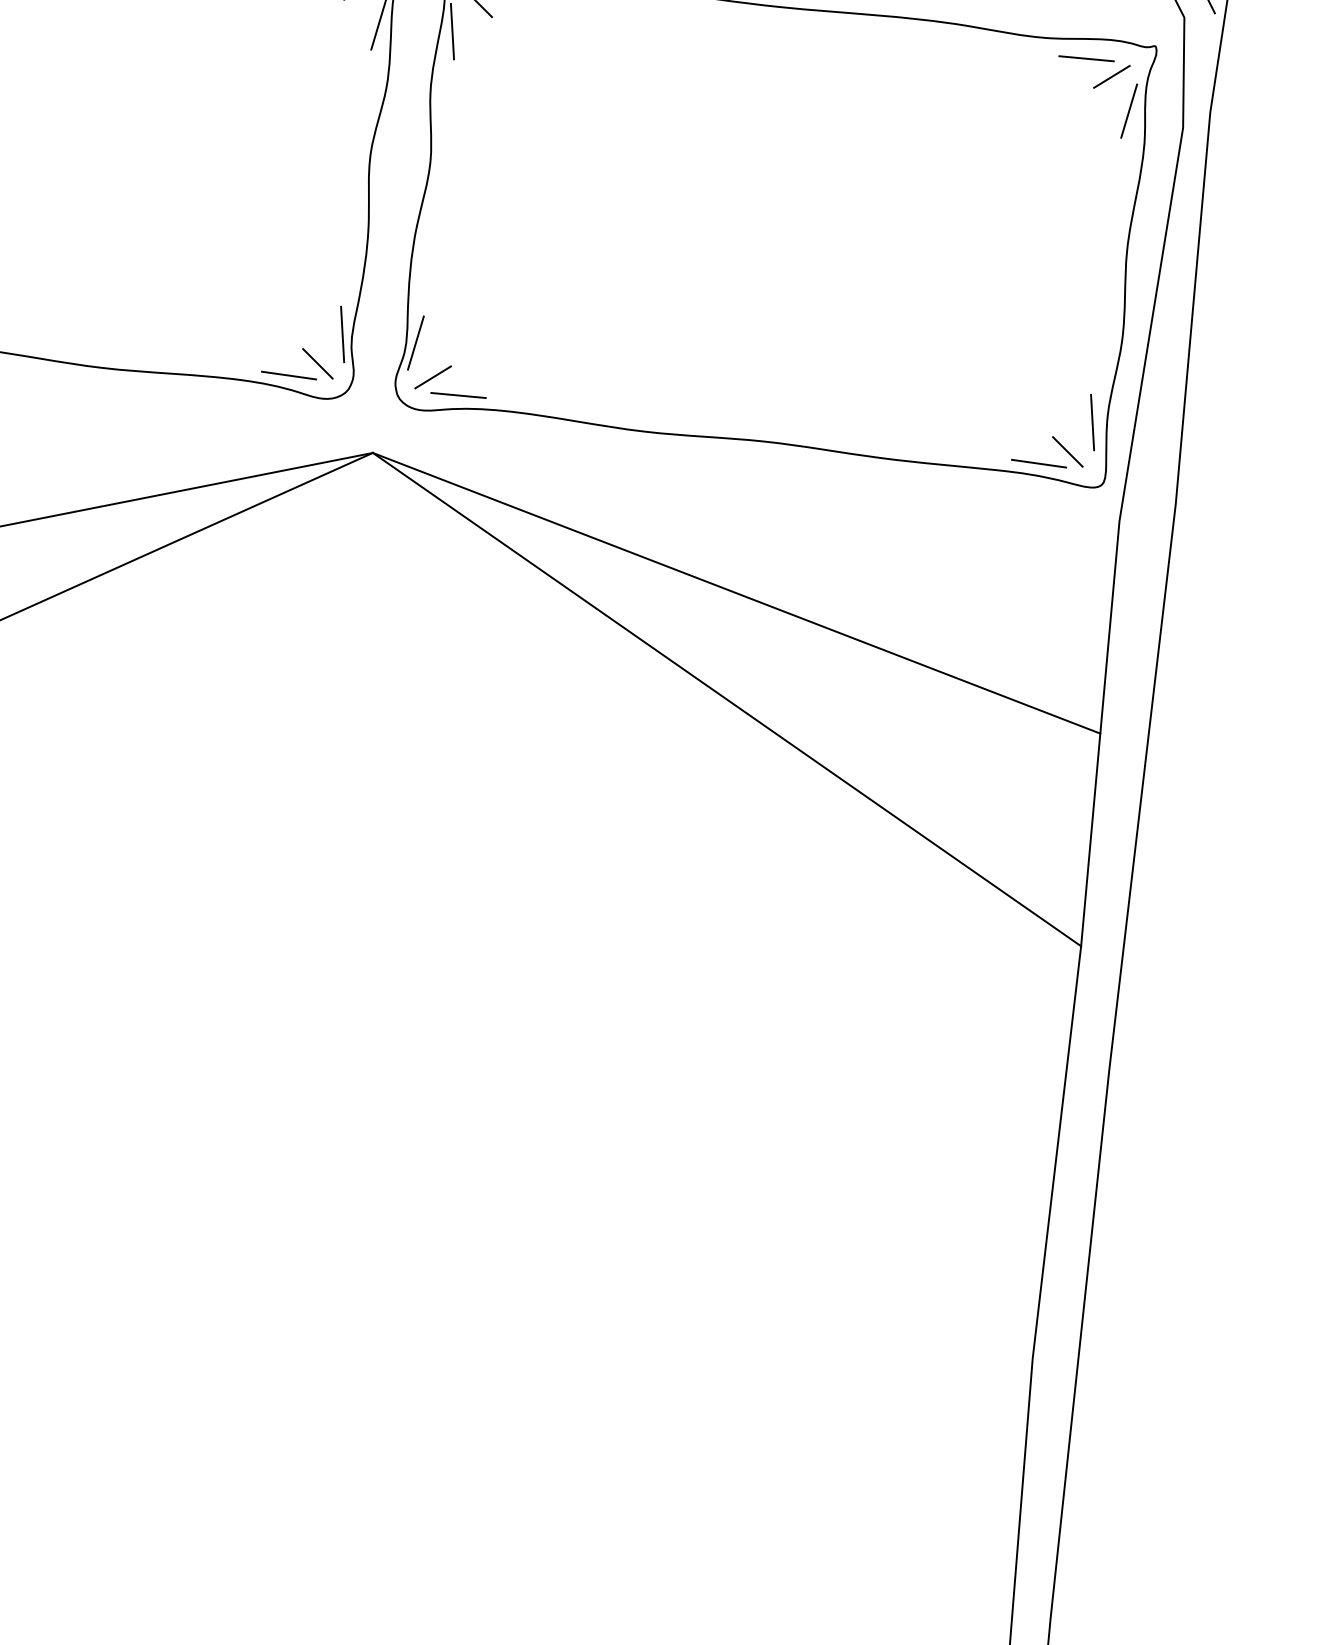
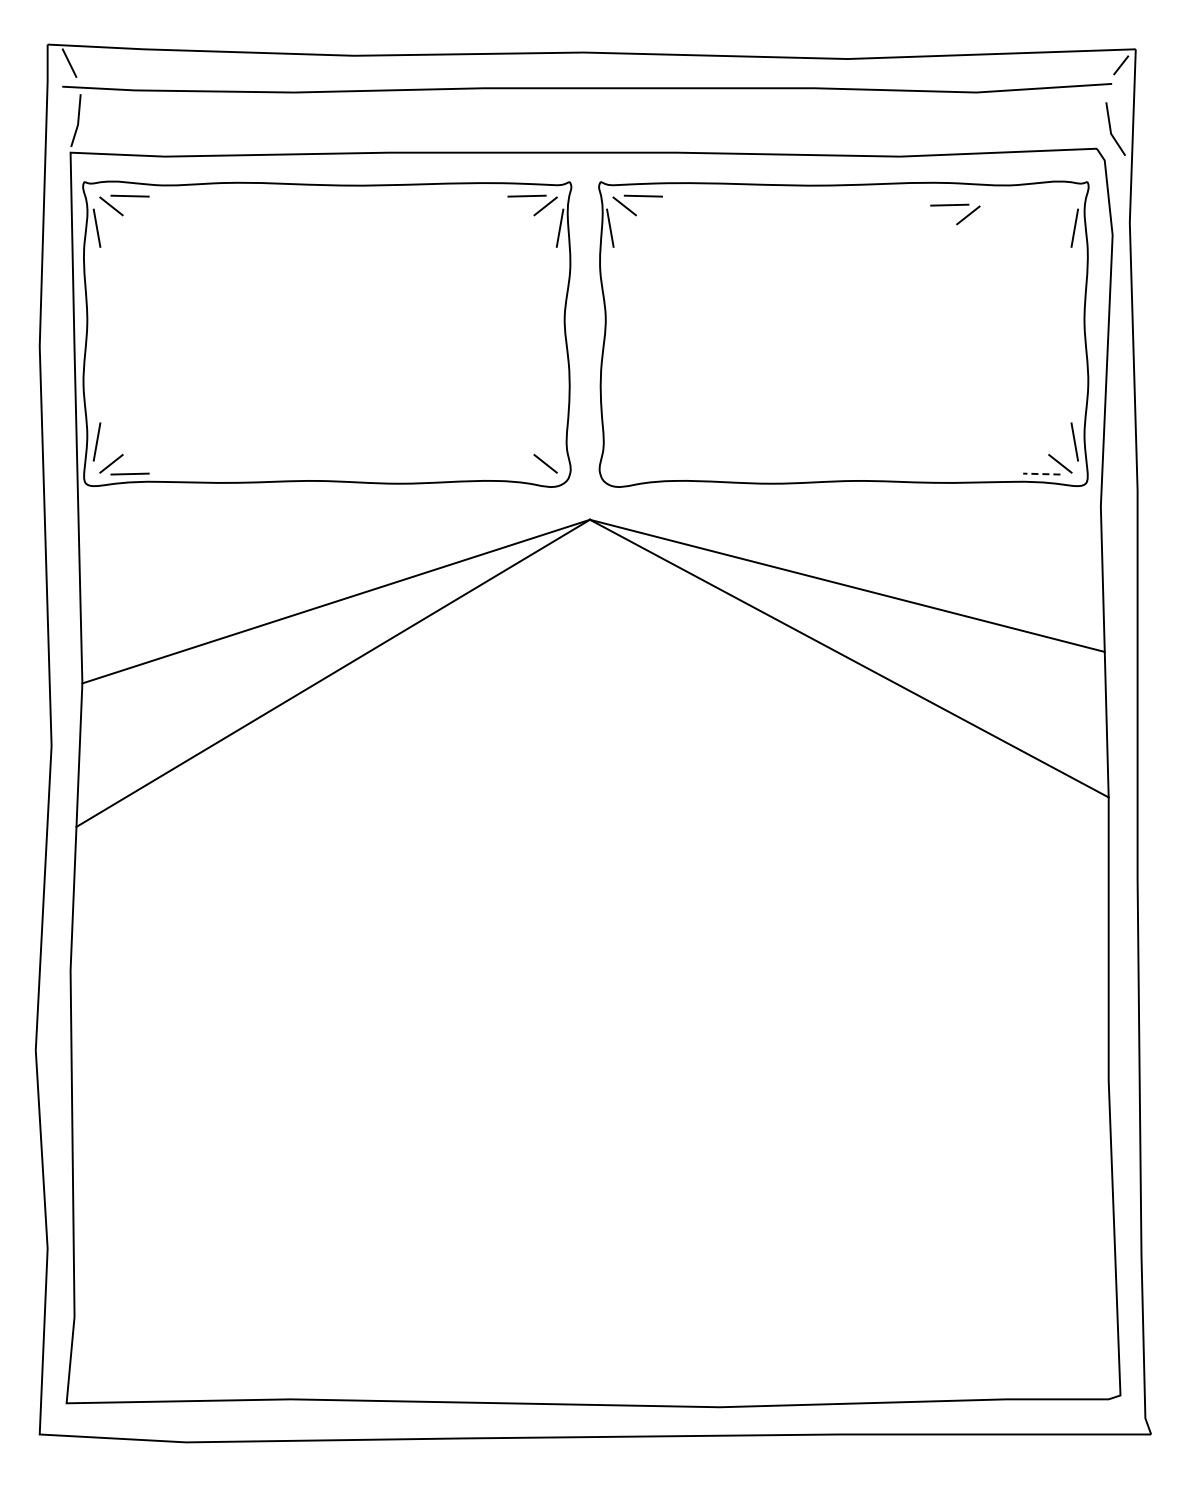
part: (1101, 81) -> (961, 219), moved
line: (341, 333) -> (559, 441), removed
line: (416, 342) -> (610, 441), removed
line: (288, 374) -> (526, 473), removed
line: (432, 376) -> (624, 463), removed
line: (458, 394) -> (643, 473), removed
line: (1038, 464) -> (1041, 474), solid -> dashed

